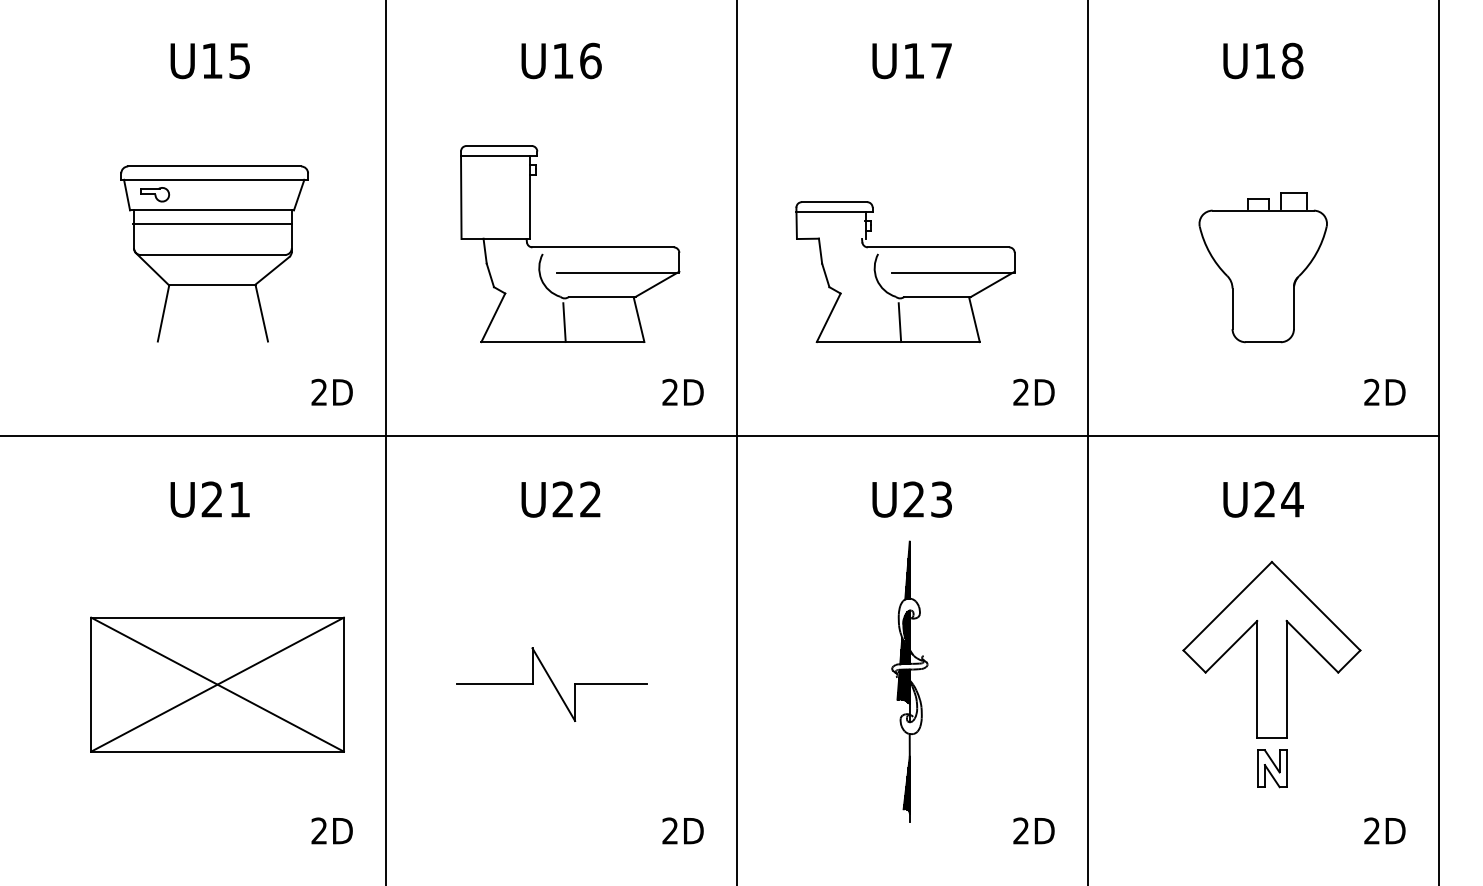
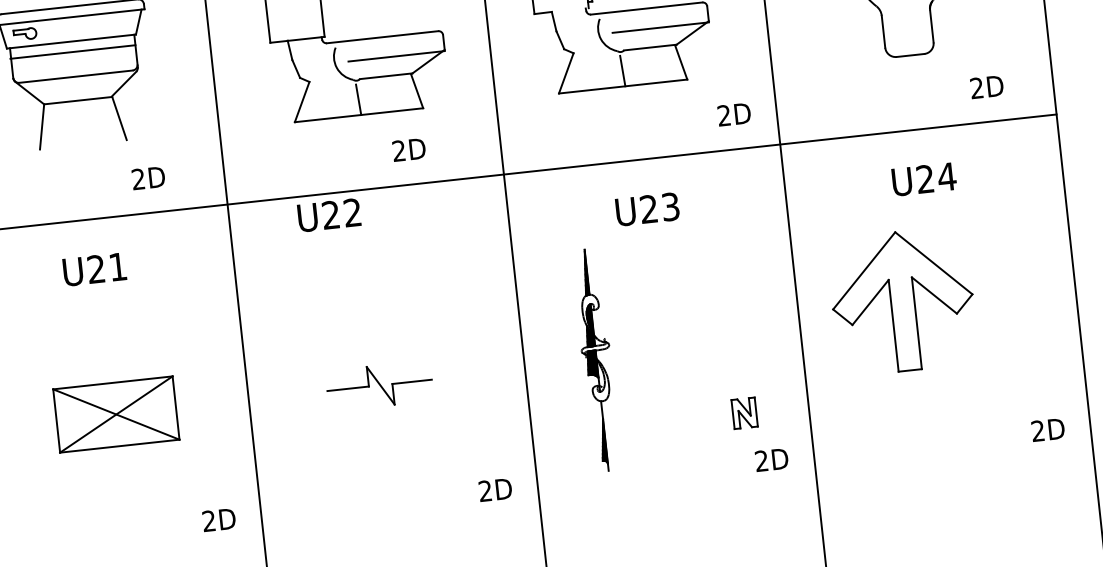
text: (331, 391) -> (147, 177), moved
text: (682, 391) -> (408, 149), moved
text: (1384, 391) -> (986, 86), moved
text: (560, 499) -> (328, 215), moved
part: (1271, 649) -> (902, 301), moved
part: (909, 681) -> (596, 359), moved
part: (217, 684) -> (116, 414), size x0.6
part: (551, 684) -> (379, 385), size x0.7
part: (1272, 768) -> (744, 413), moved

